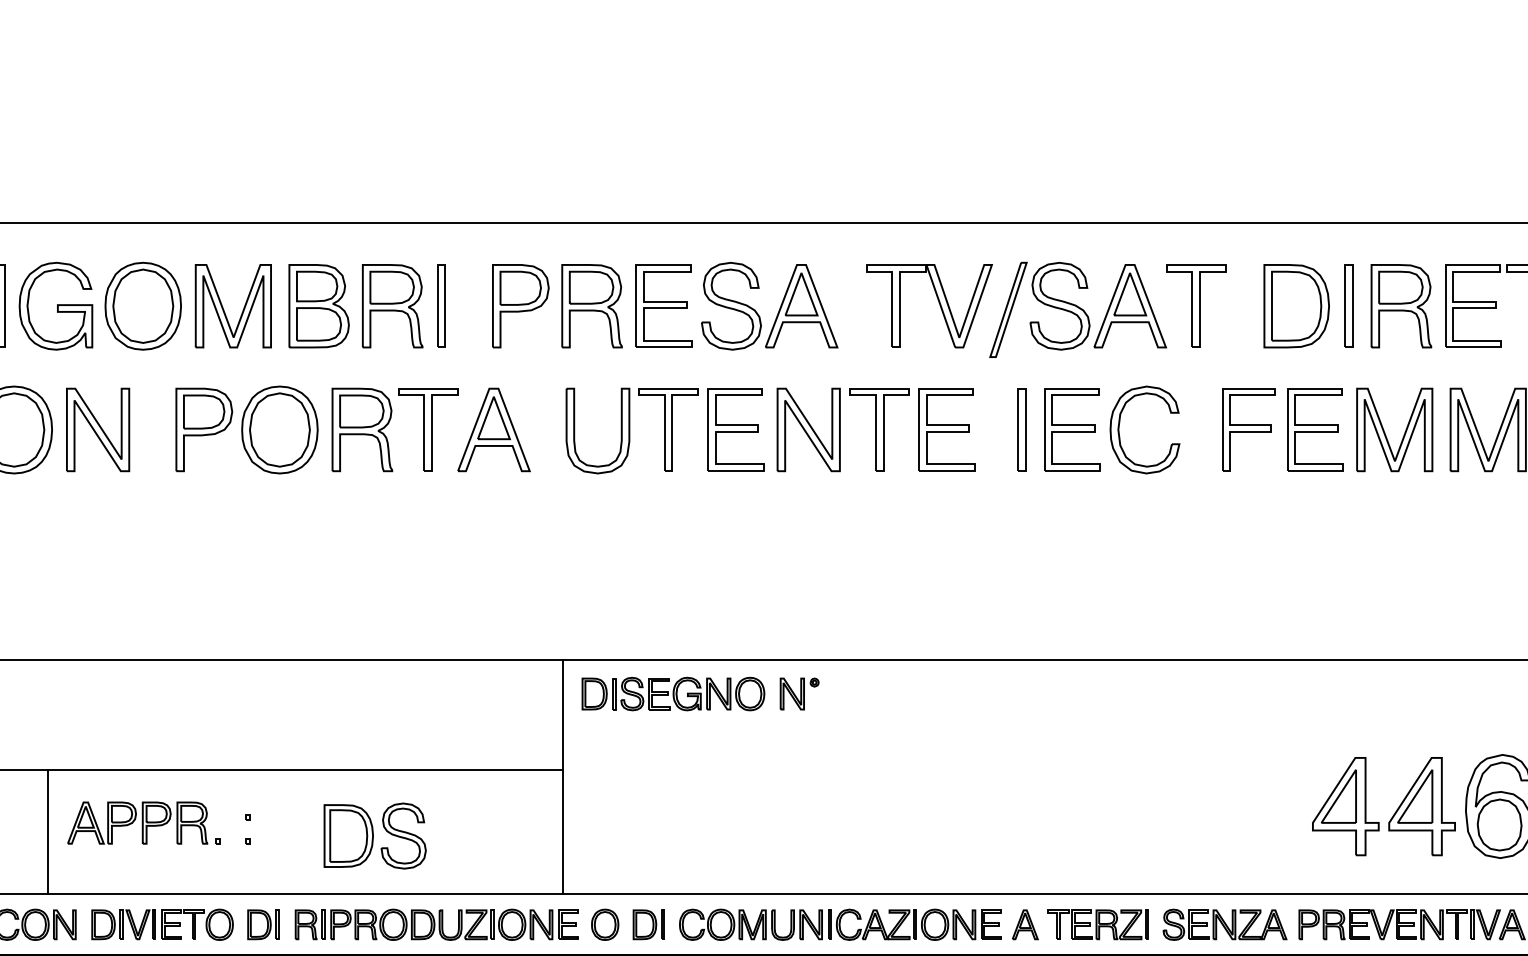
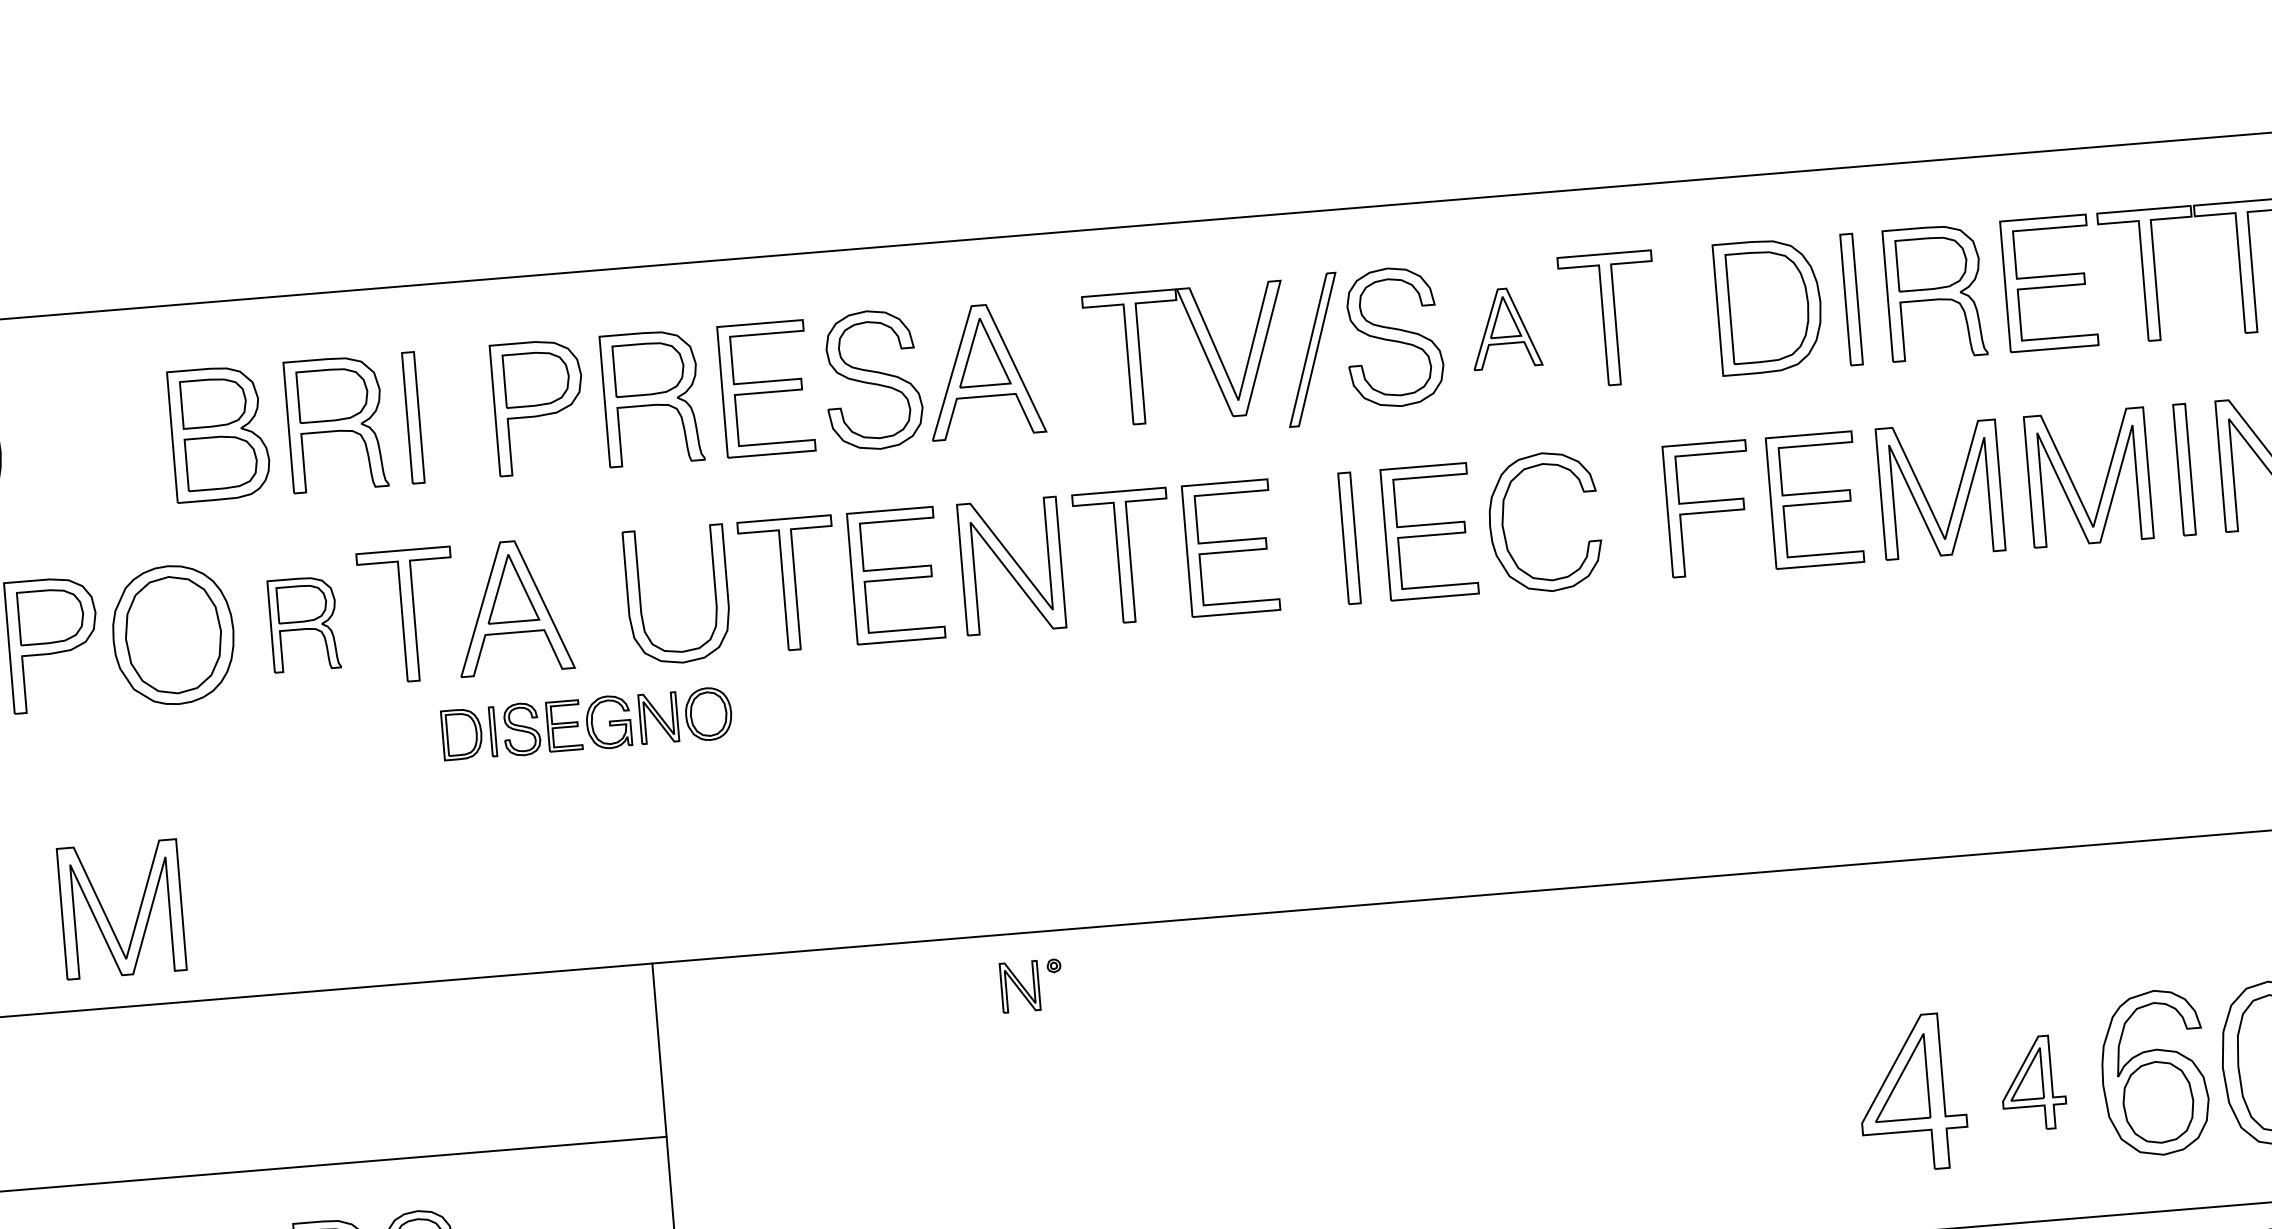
part: (1130, 306) -> (1505, 328), size x0.6
part: (224, 309) -> (108, 915), moved
part: (362, 429) -> (304, 623), size x0.7
part: (673, 693) -> (586, 723), moved
part: (1421, 806) -> (2032, 1083), size x0.6

